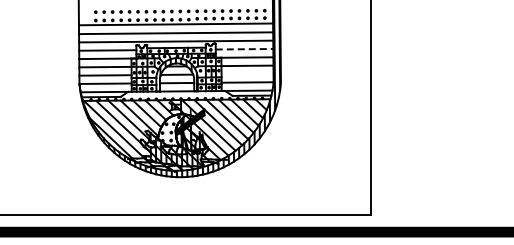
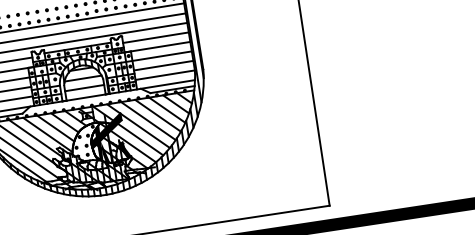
line: (244, 49) -> (155, 37), dashed -> solid
line: (247, 73) -> (163, 64), added

